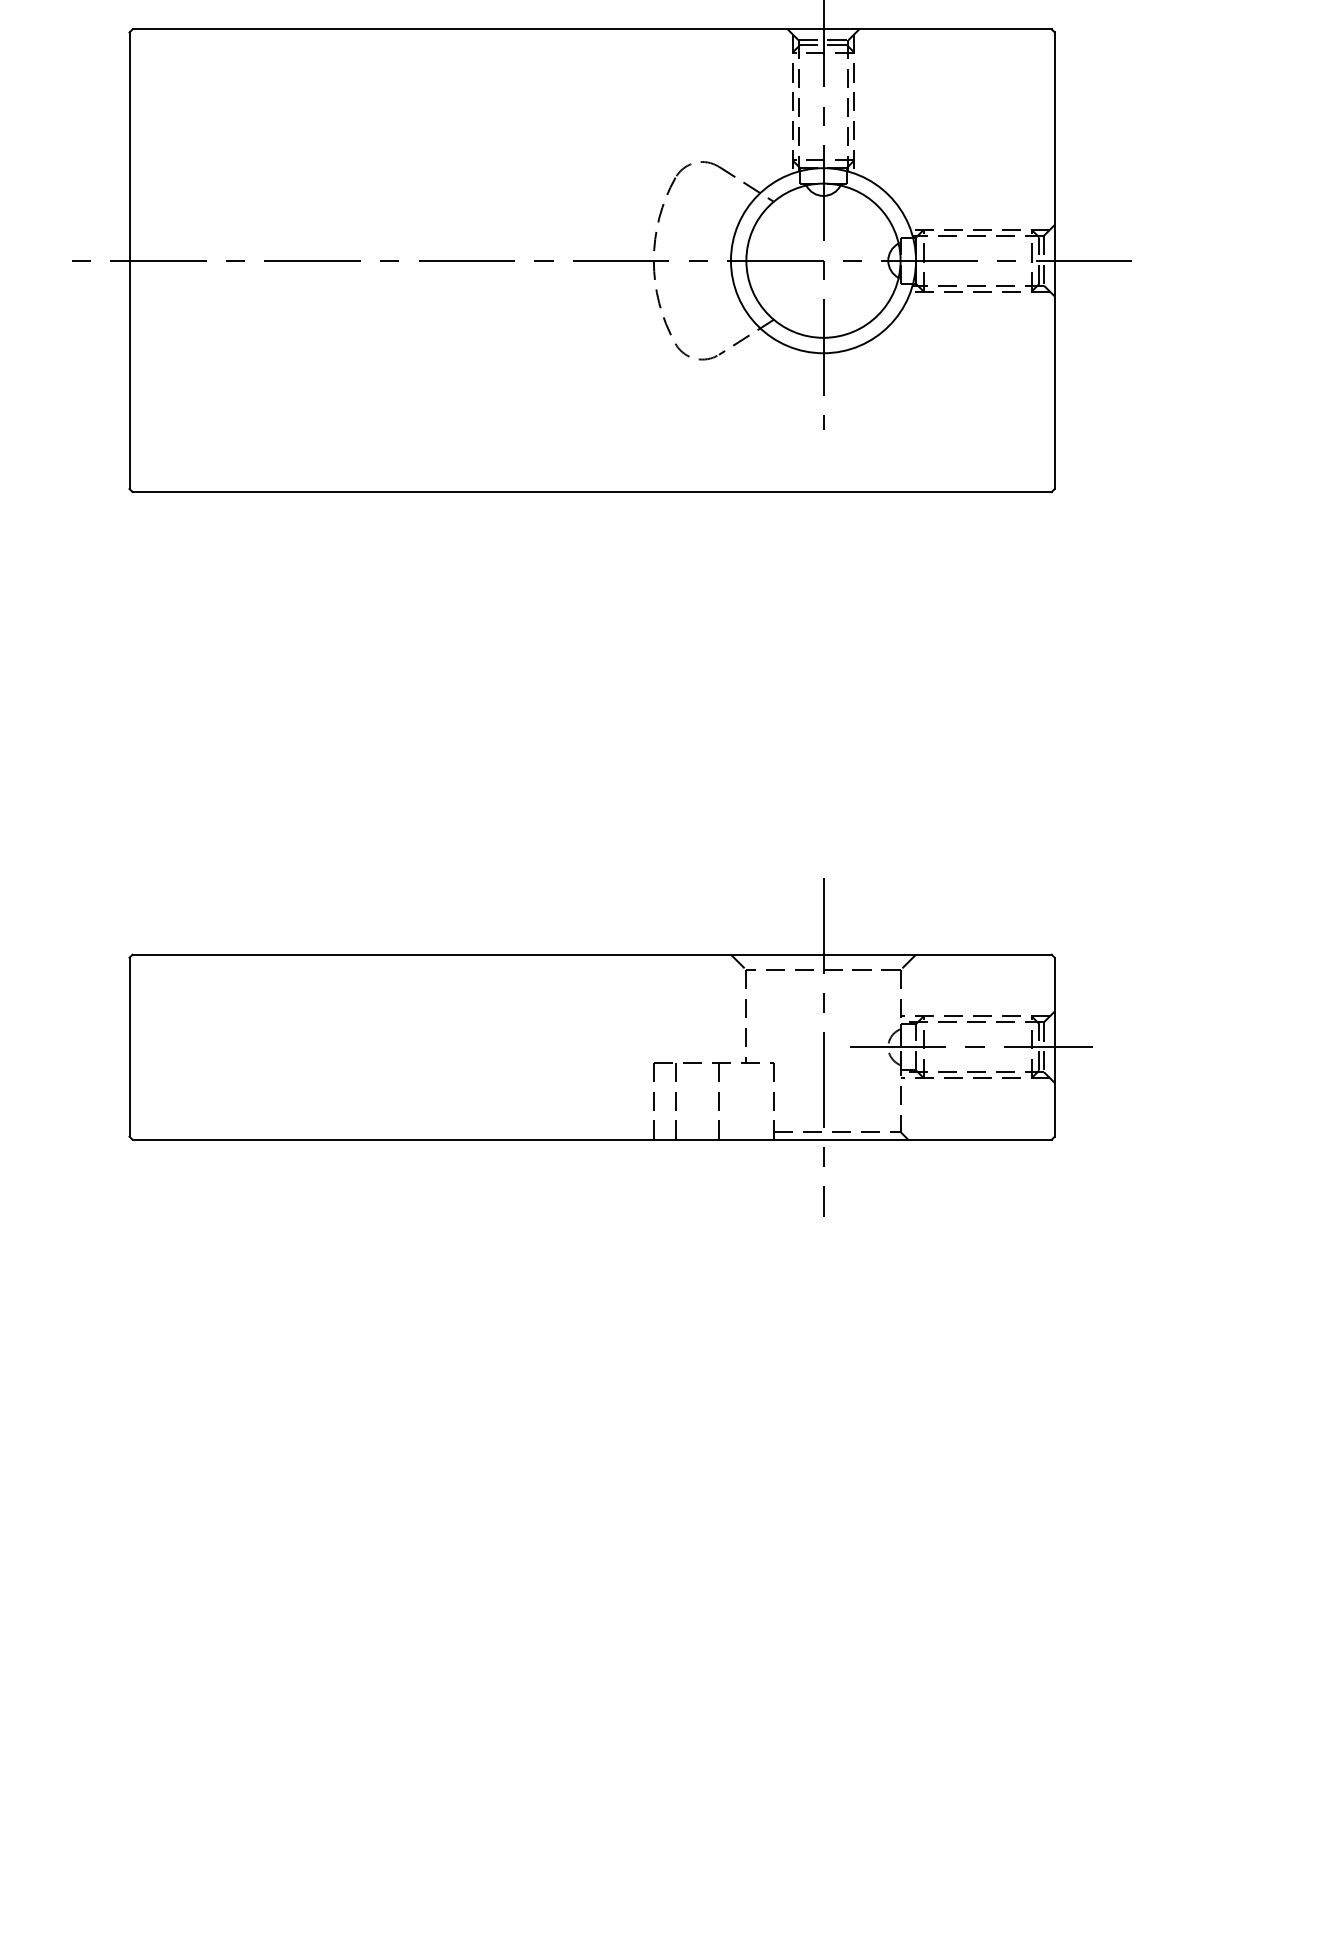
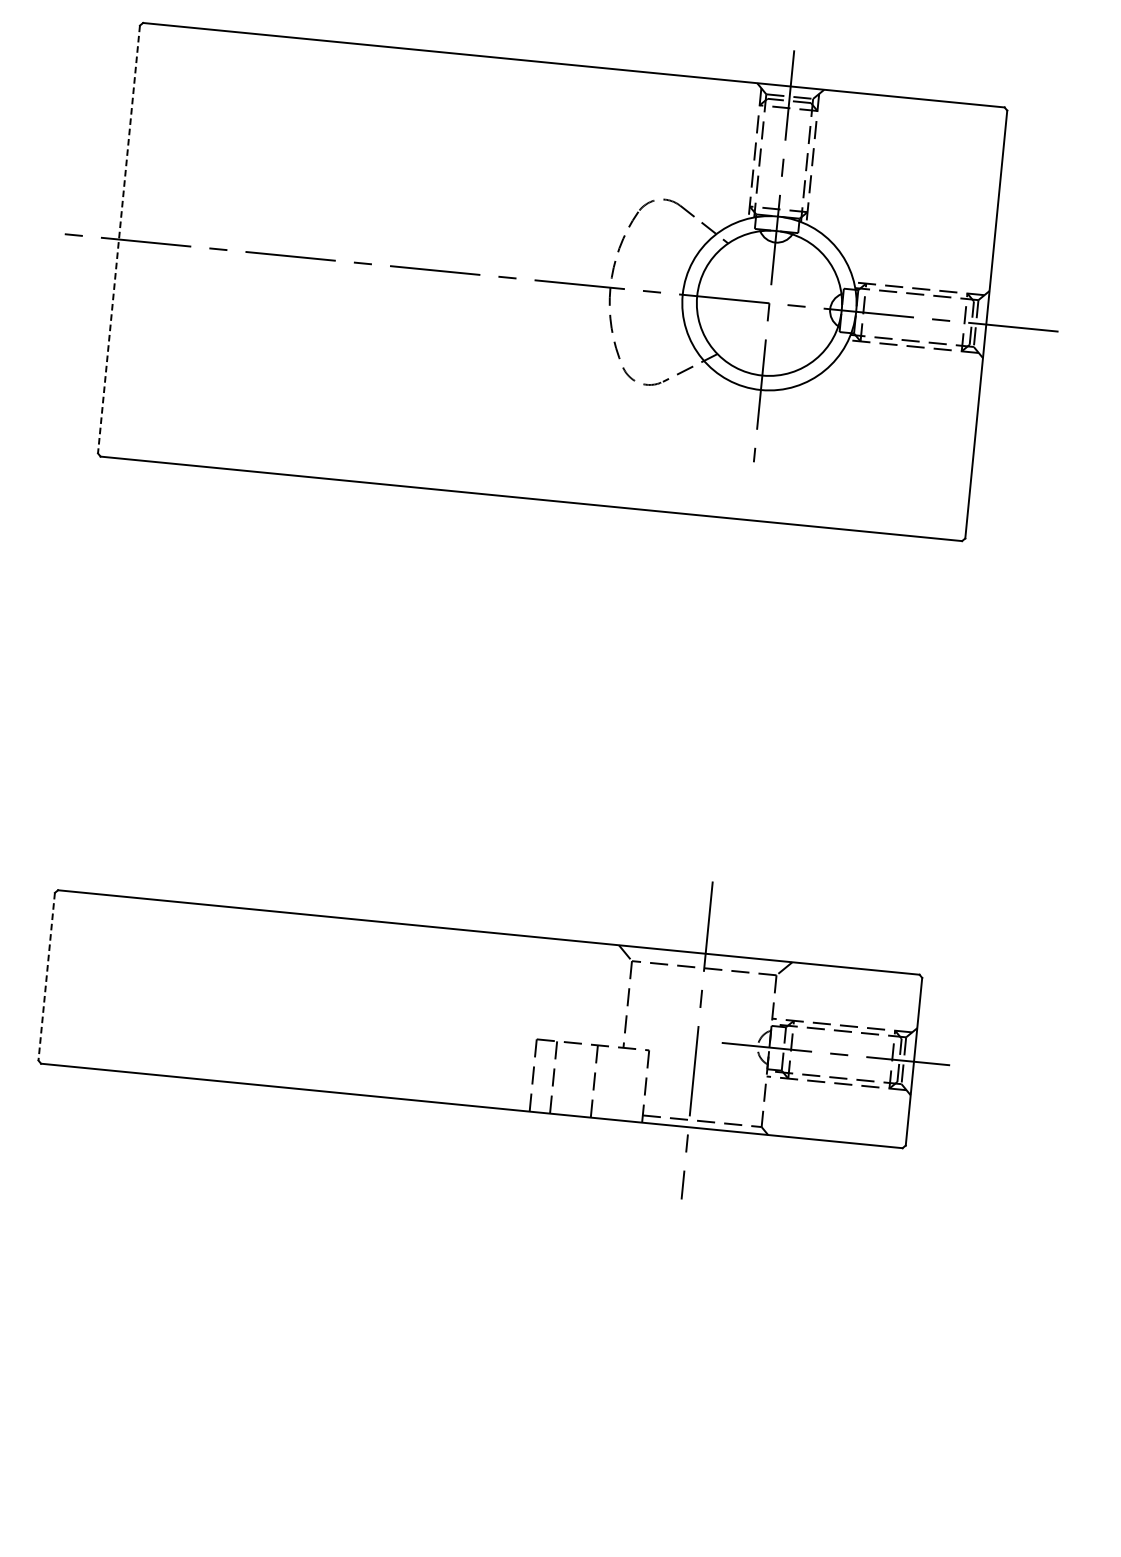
line: (129, 261) -> (118, 240), solid -> dashed
line: (129, 1047) -> (46, 976), solid -> dashed

